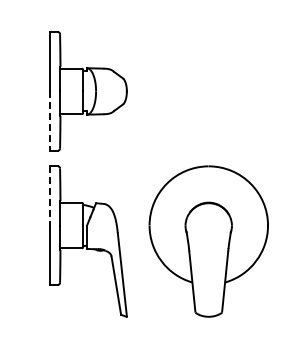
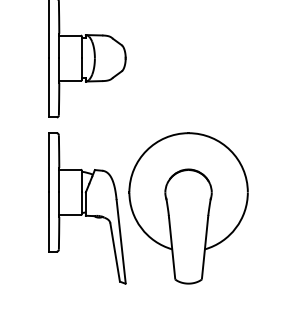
line: (49, 121) -> (48, 88), dashed -> solid
line: (49, 195) -> (48, 162), dashed -> solid
part: (208, 241) -> (188, 208), moved

